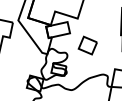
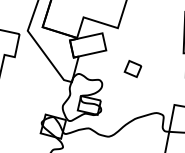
part: (87, 45) -> (132, 68), size x0.6

